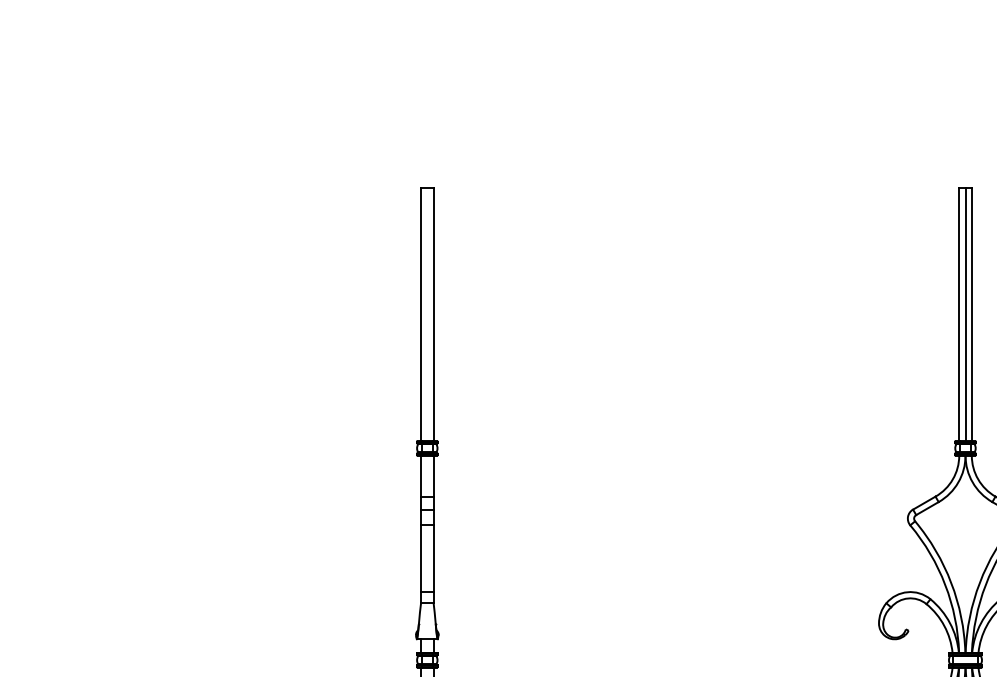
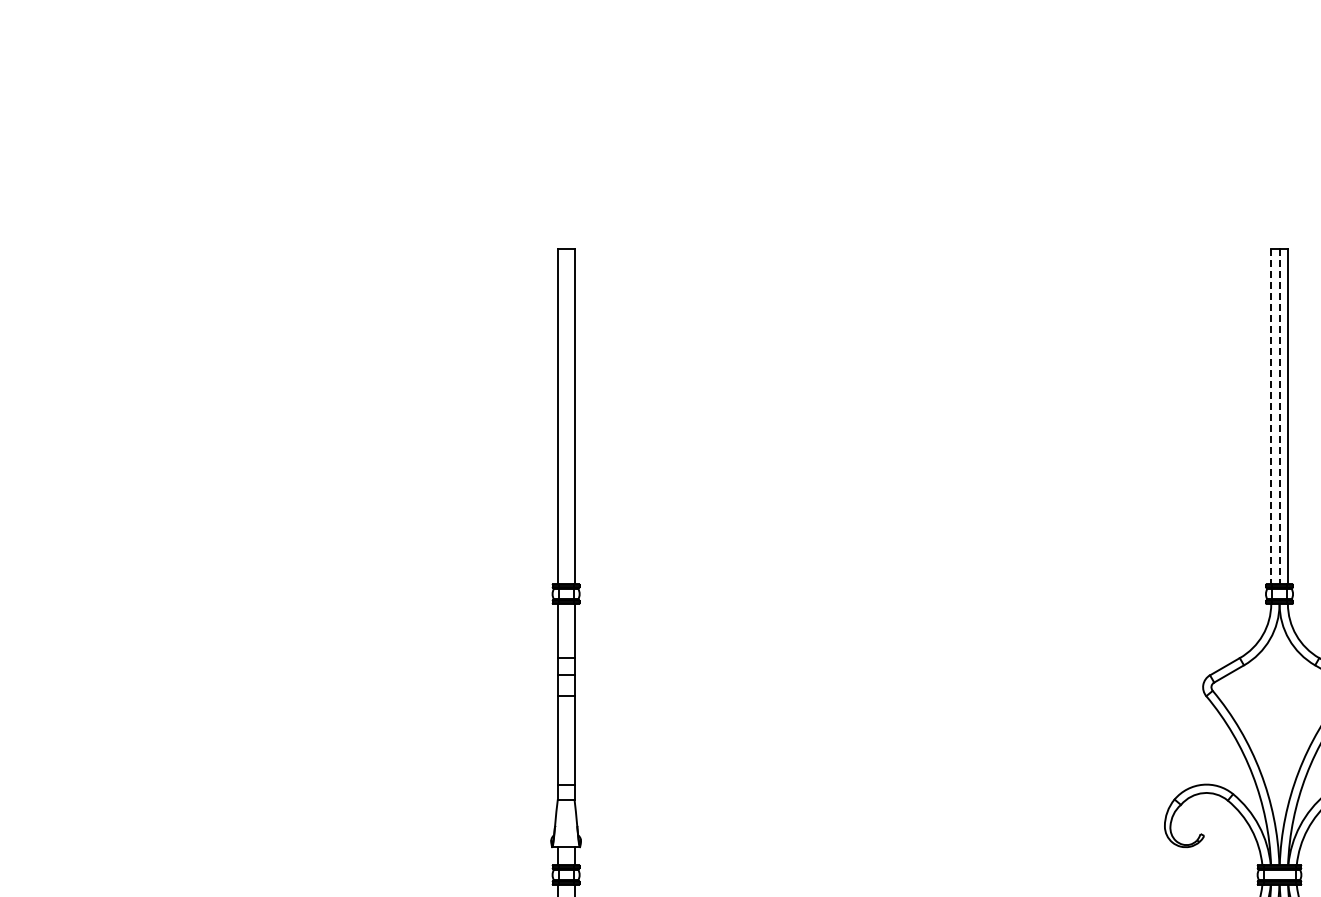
line: (959, 314) -> (1271, 416), solid -> dashed
line: (965, 314) -> (1279, 416), solid -> dashed

